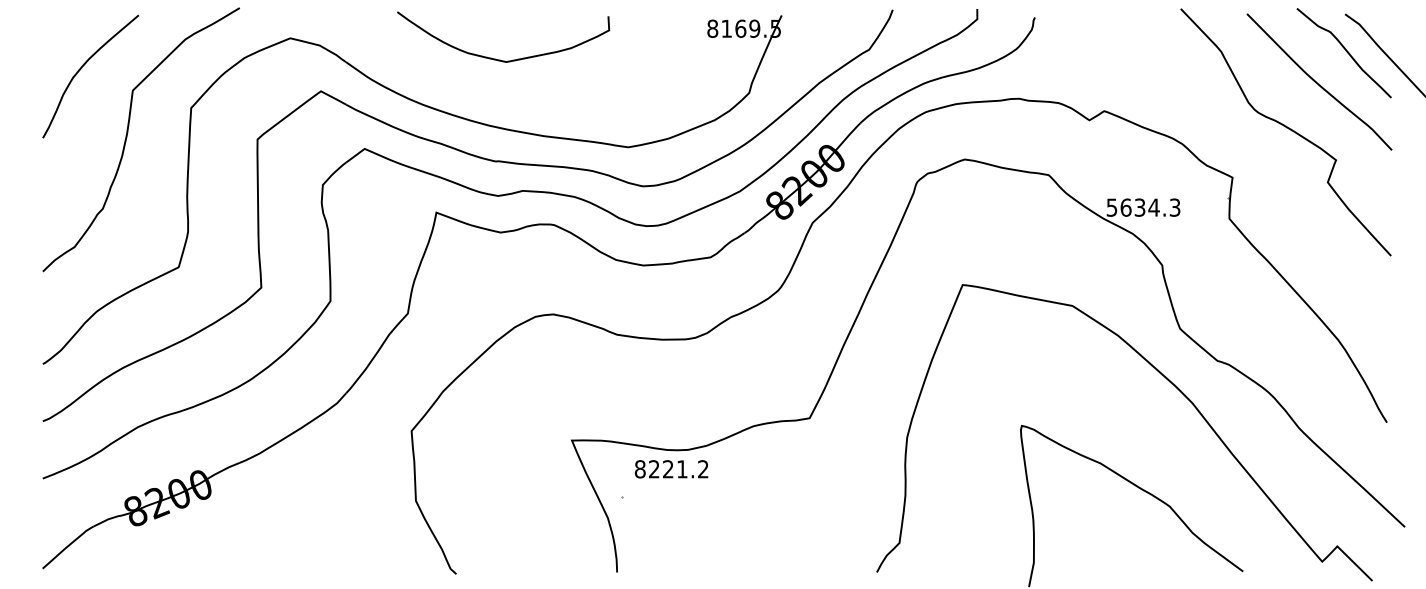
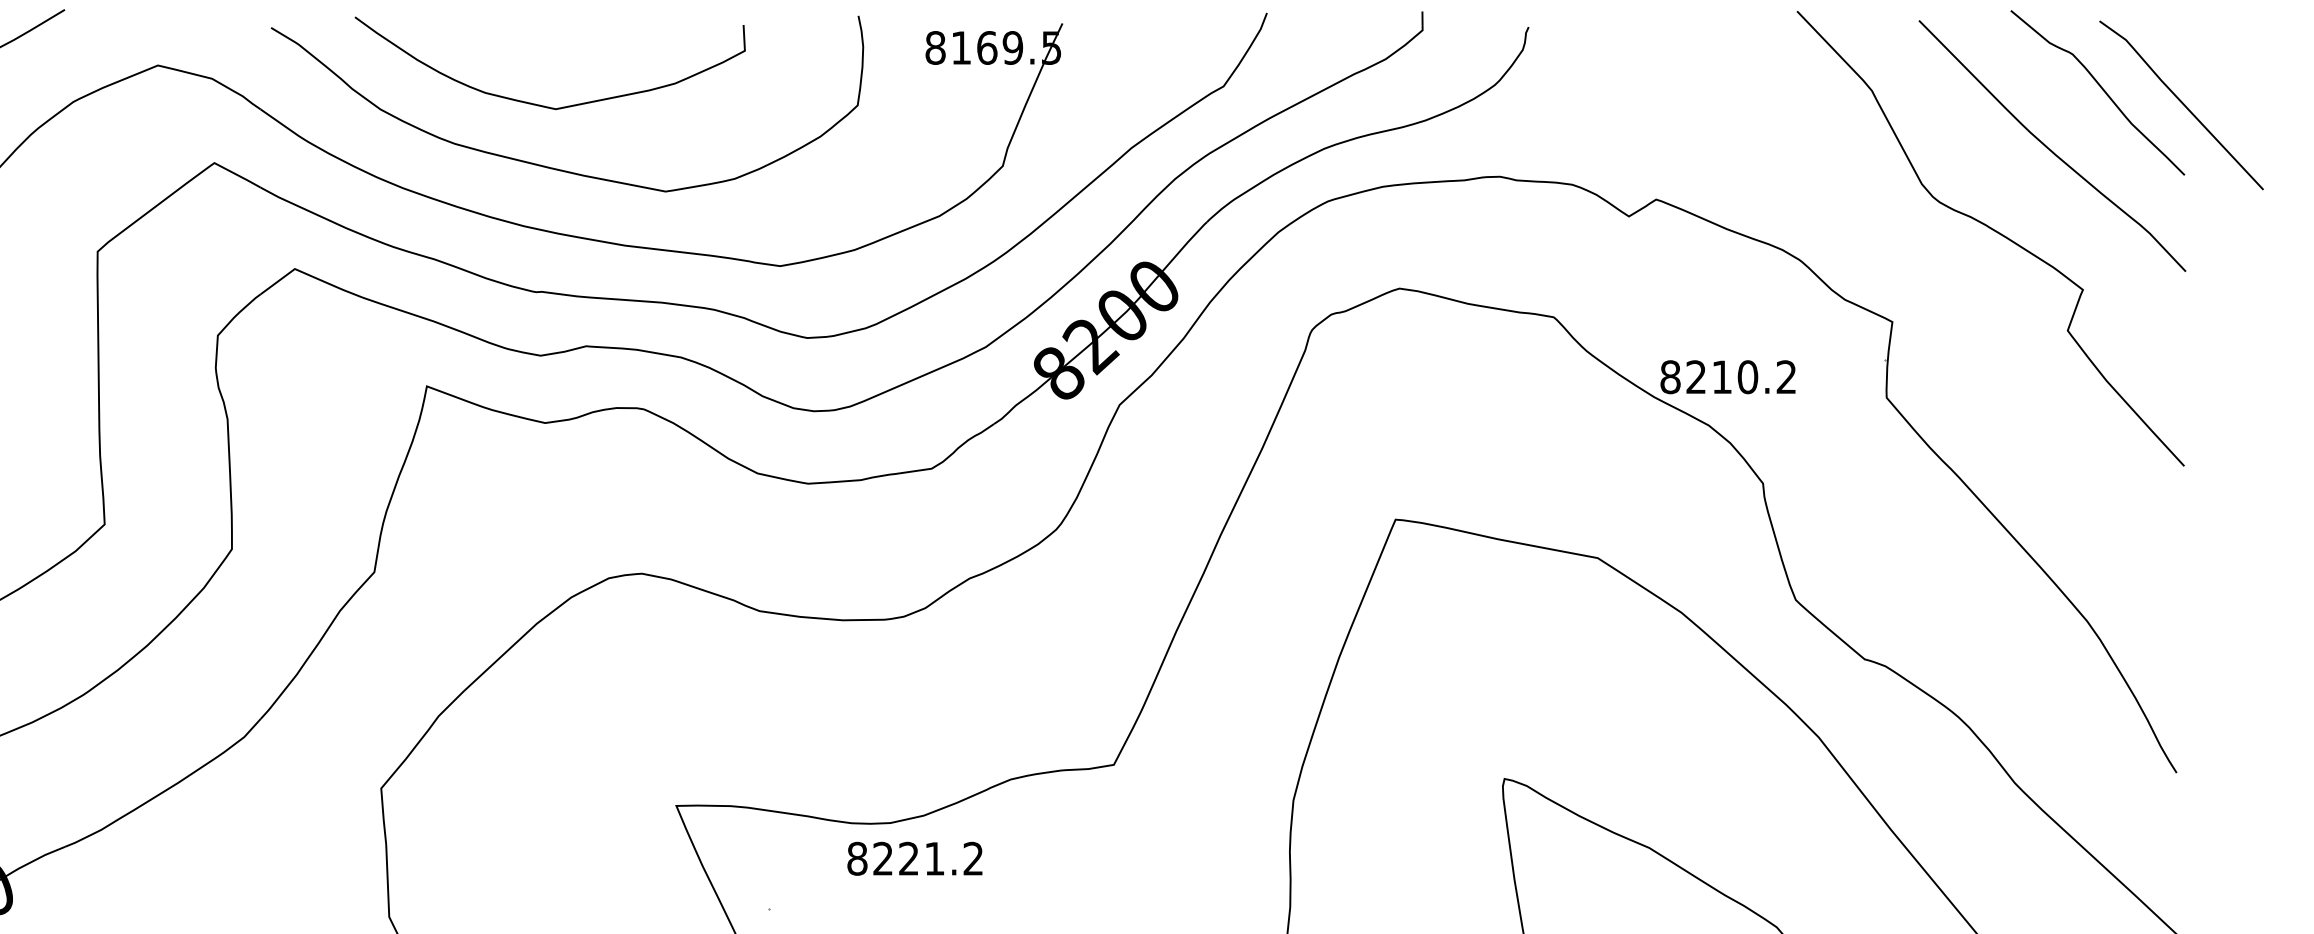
curve: (502, 92) -> (548, 165), added
text: (1143, 207) -> (1728, 376), 5634.3 -> 8210.2
text: (671, 469) -> (914, 859), moved

